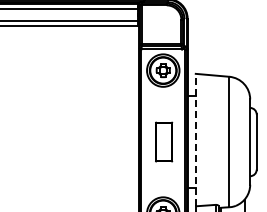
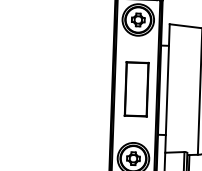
line: (195, 139) -> (167, 87), dashed -> solid
part: (163, 141) -> (136, 88), size x1.43

